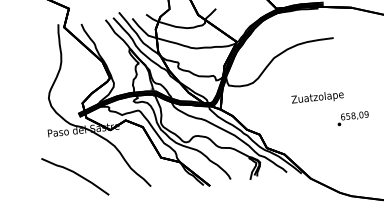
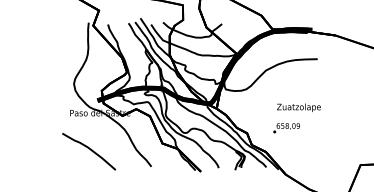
text: (352, 118) -> (286, 128), moved

